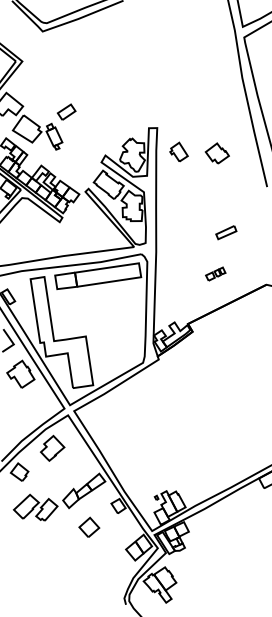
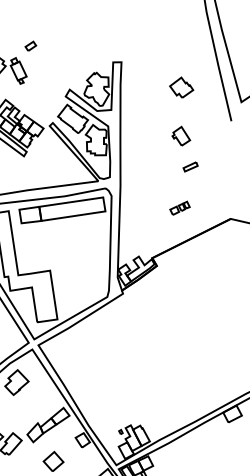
part: (66, 111) -> (30, 45), size x0.6
part: (178, 151) -> (180, 135), moved
part: (226, 232) -> (190, 166), size x0.7

